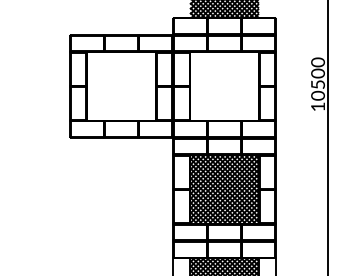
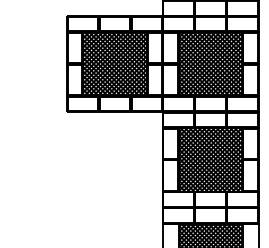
hatch: (121, 86) -> (115, 64), added
hatch: (224, 86) -> (210, 64), added

